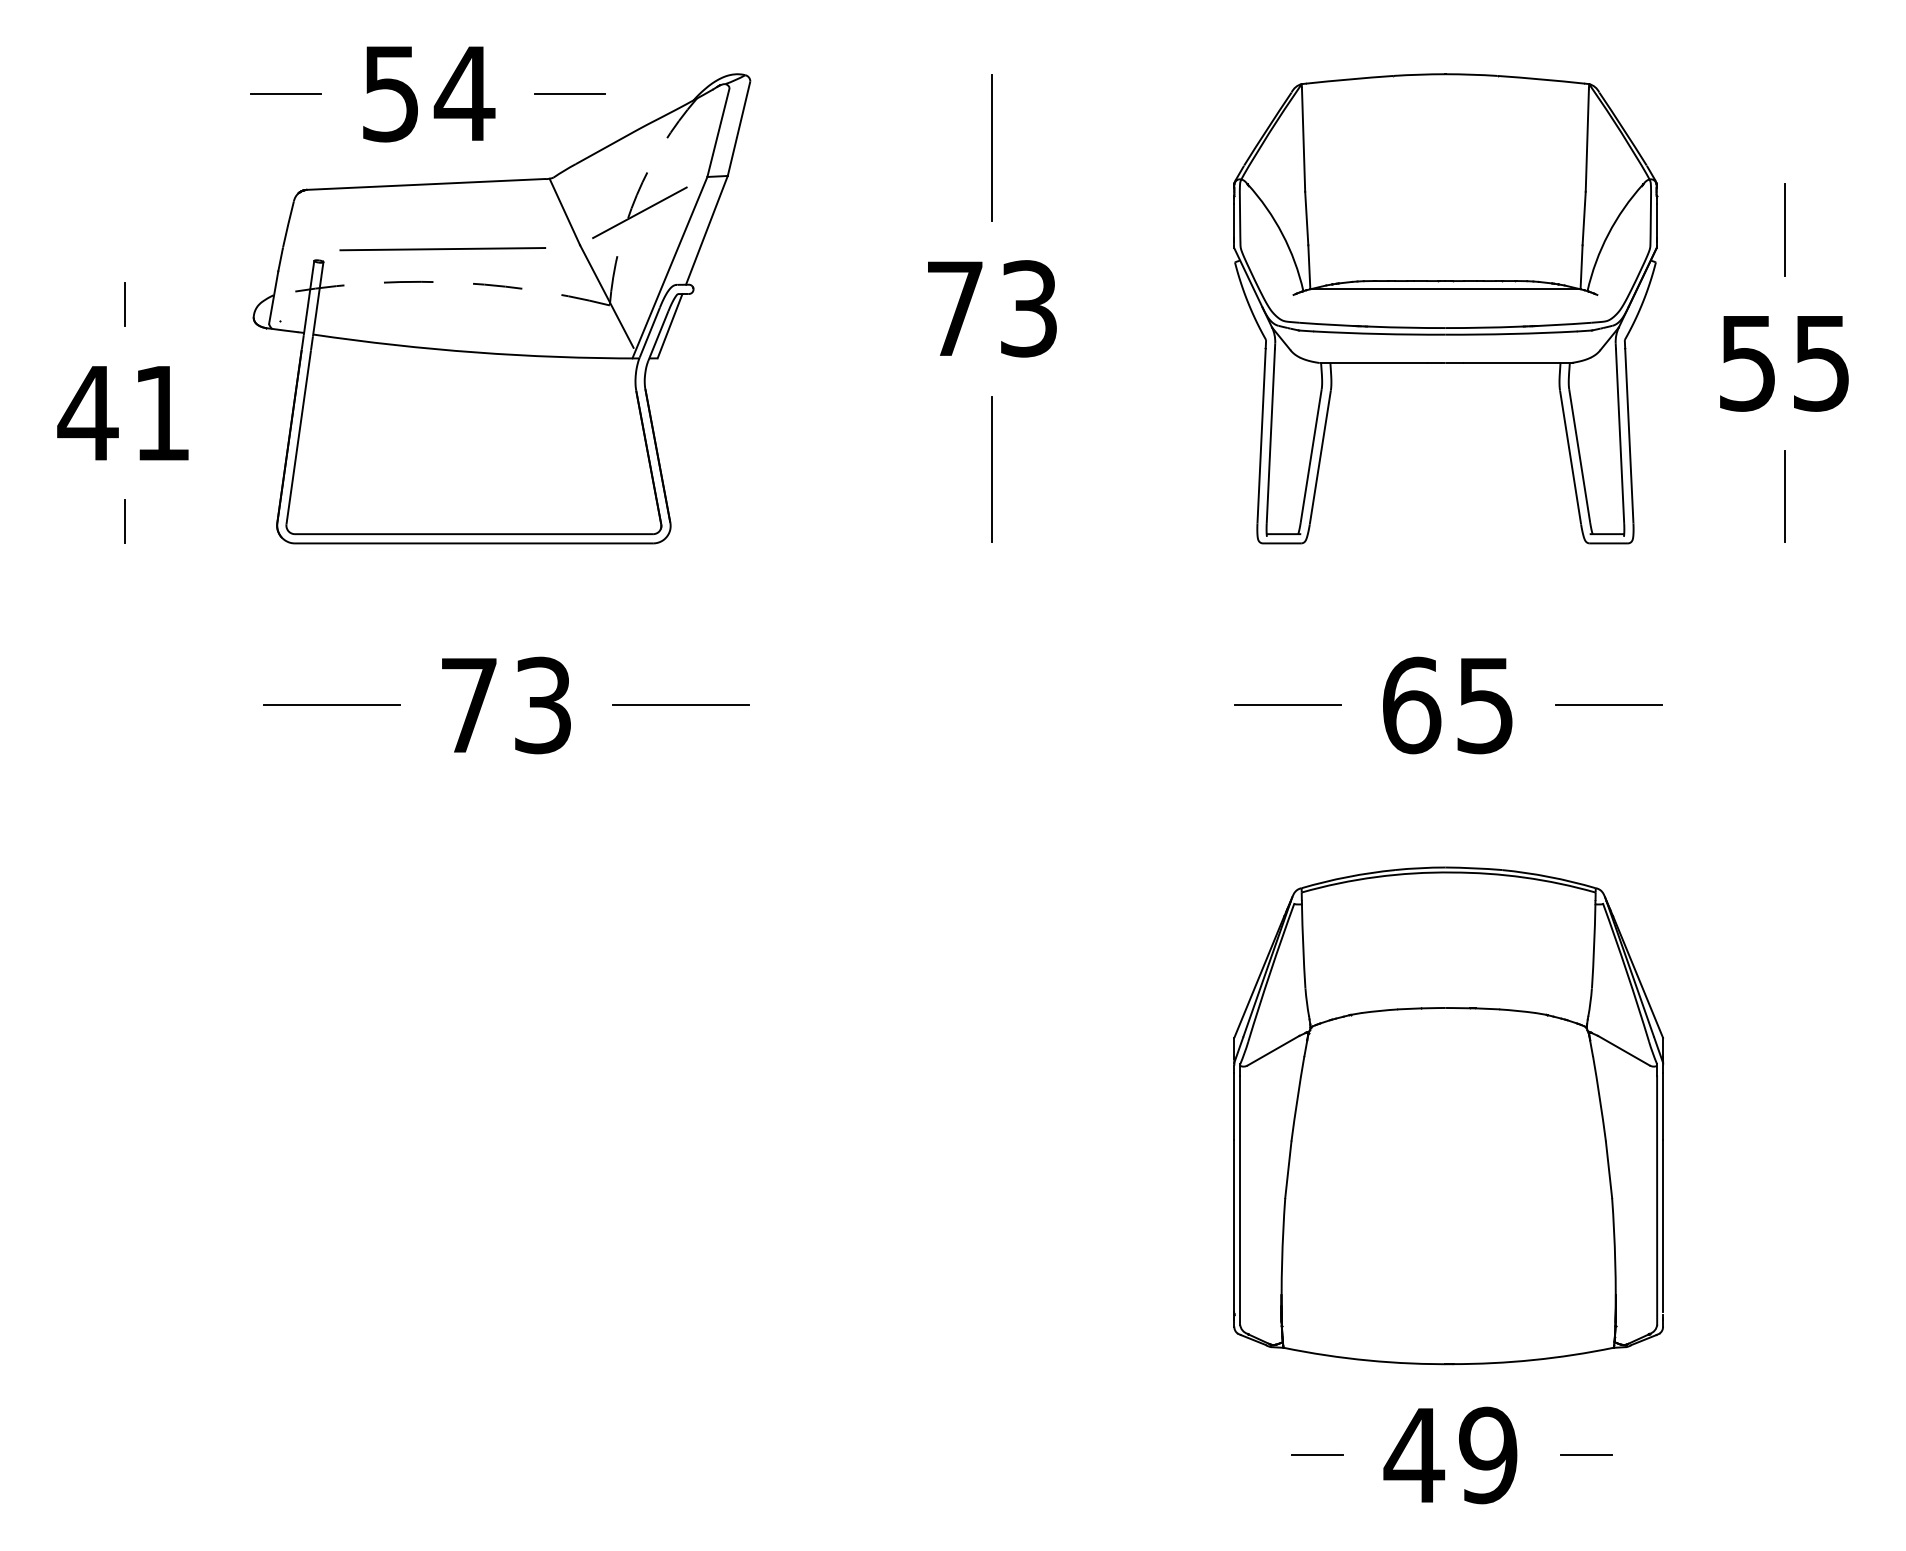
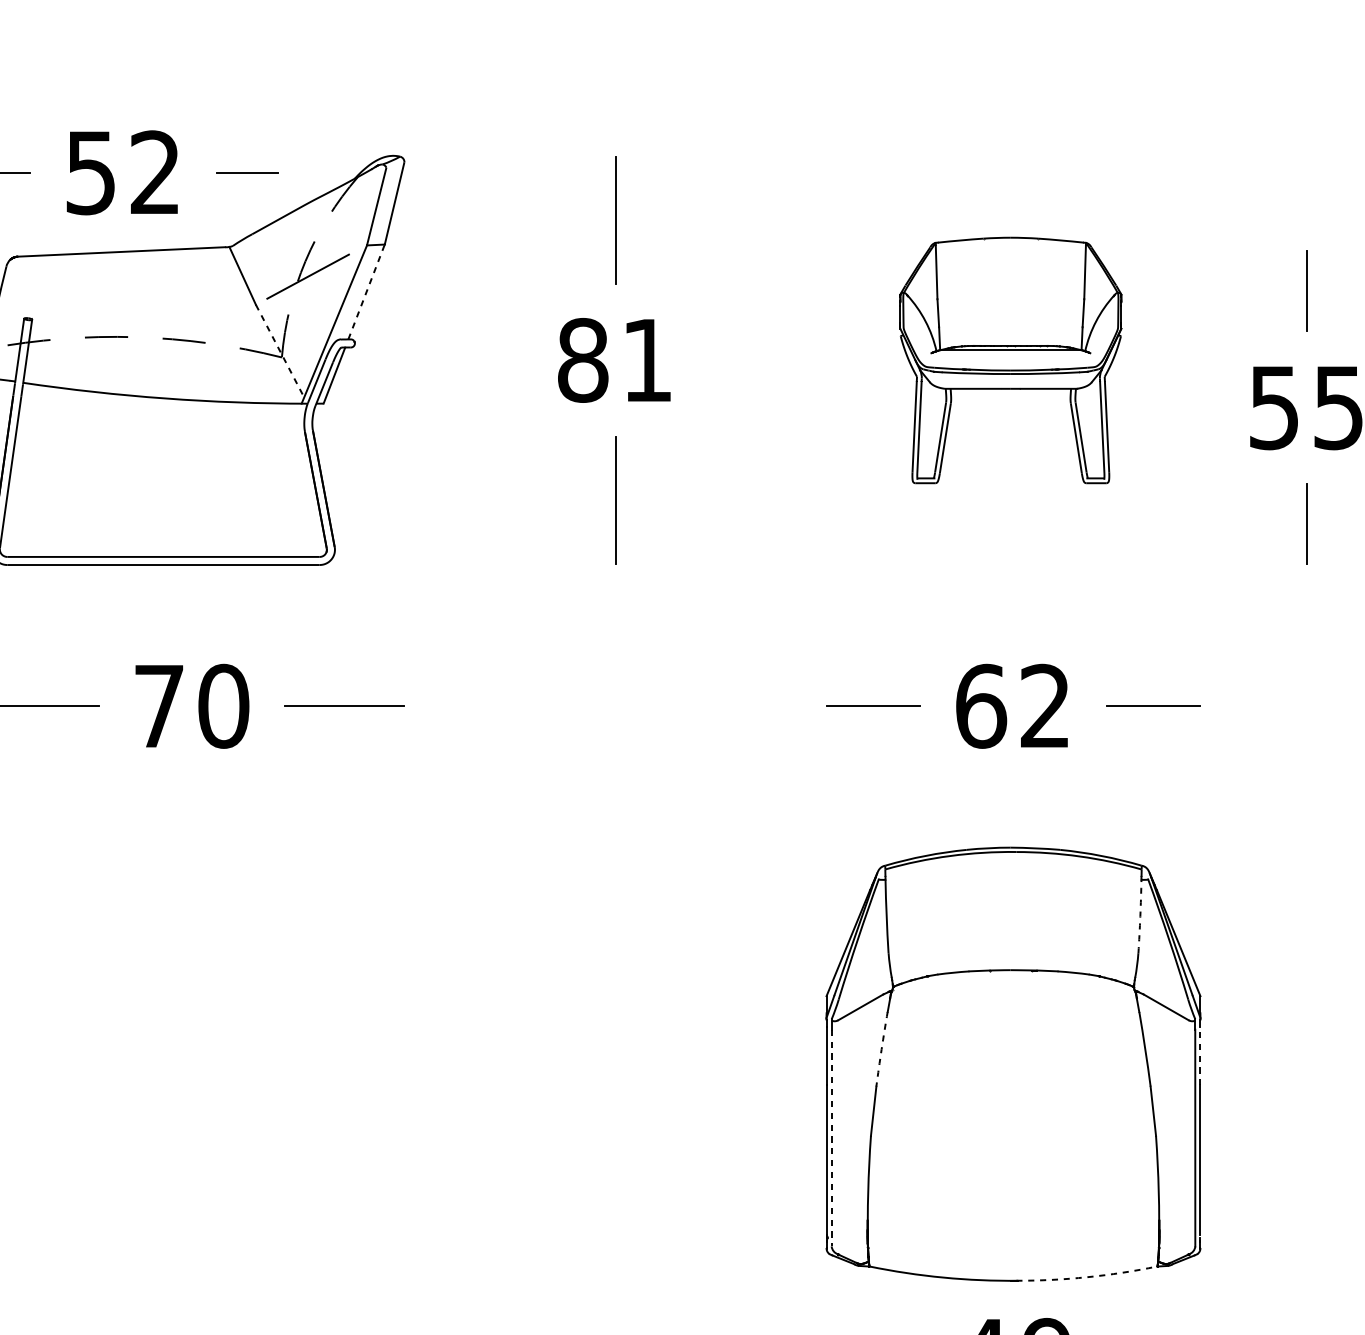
text: (464, 92) -> (155, 171), 54 -> 52
line: (707, 229) -> (367, 291), solid -> dashed
line: (442, 249) -> (135, 308), removed
line: (606, 296) -> (279, 349), solid -> dashed
text: (991, 308) -> (614, 360), 73 -> 81
part: (1445, 308) -> (1010, 360), size x0.6
text: (543, 705) -> (224, 706), 73 -> 70
text: (1484, 705) -> (1044, 706), 65 -> 62
arc: (1594, 946) -> (1140, 916), solid -> dashed
arc: (1297, 1098) -> (881, 1049), solid -> dashed
line: (1663, 1106) -> (1200, 1056), solid -> dashed
line: (1240, 1201) -> (831, 1138), solid -> dashed
arc: (1533, 1360) -> (1087, 1277), solid -> dashed

